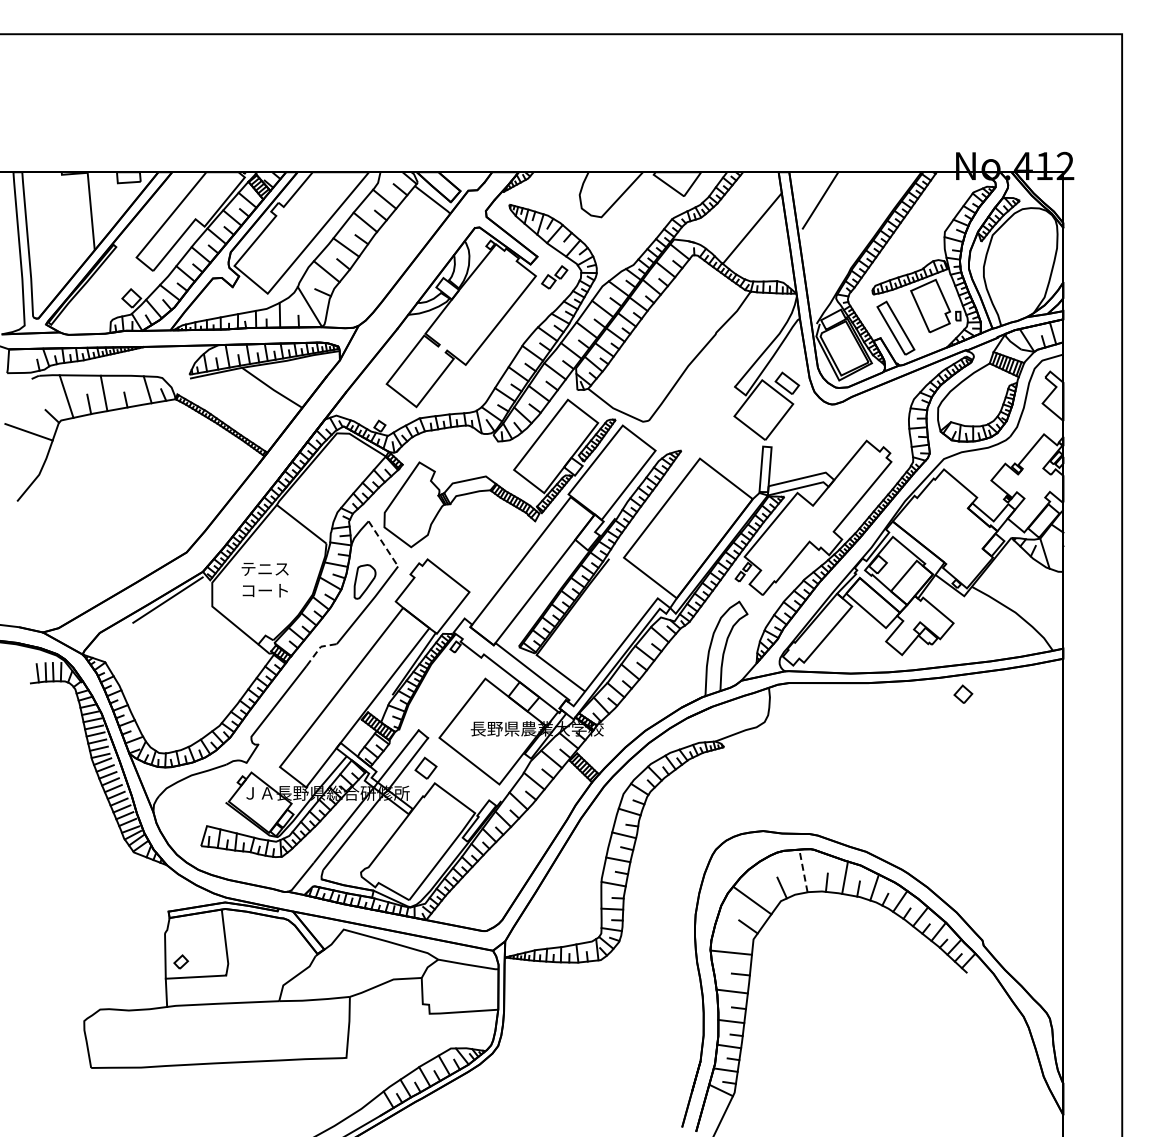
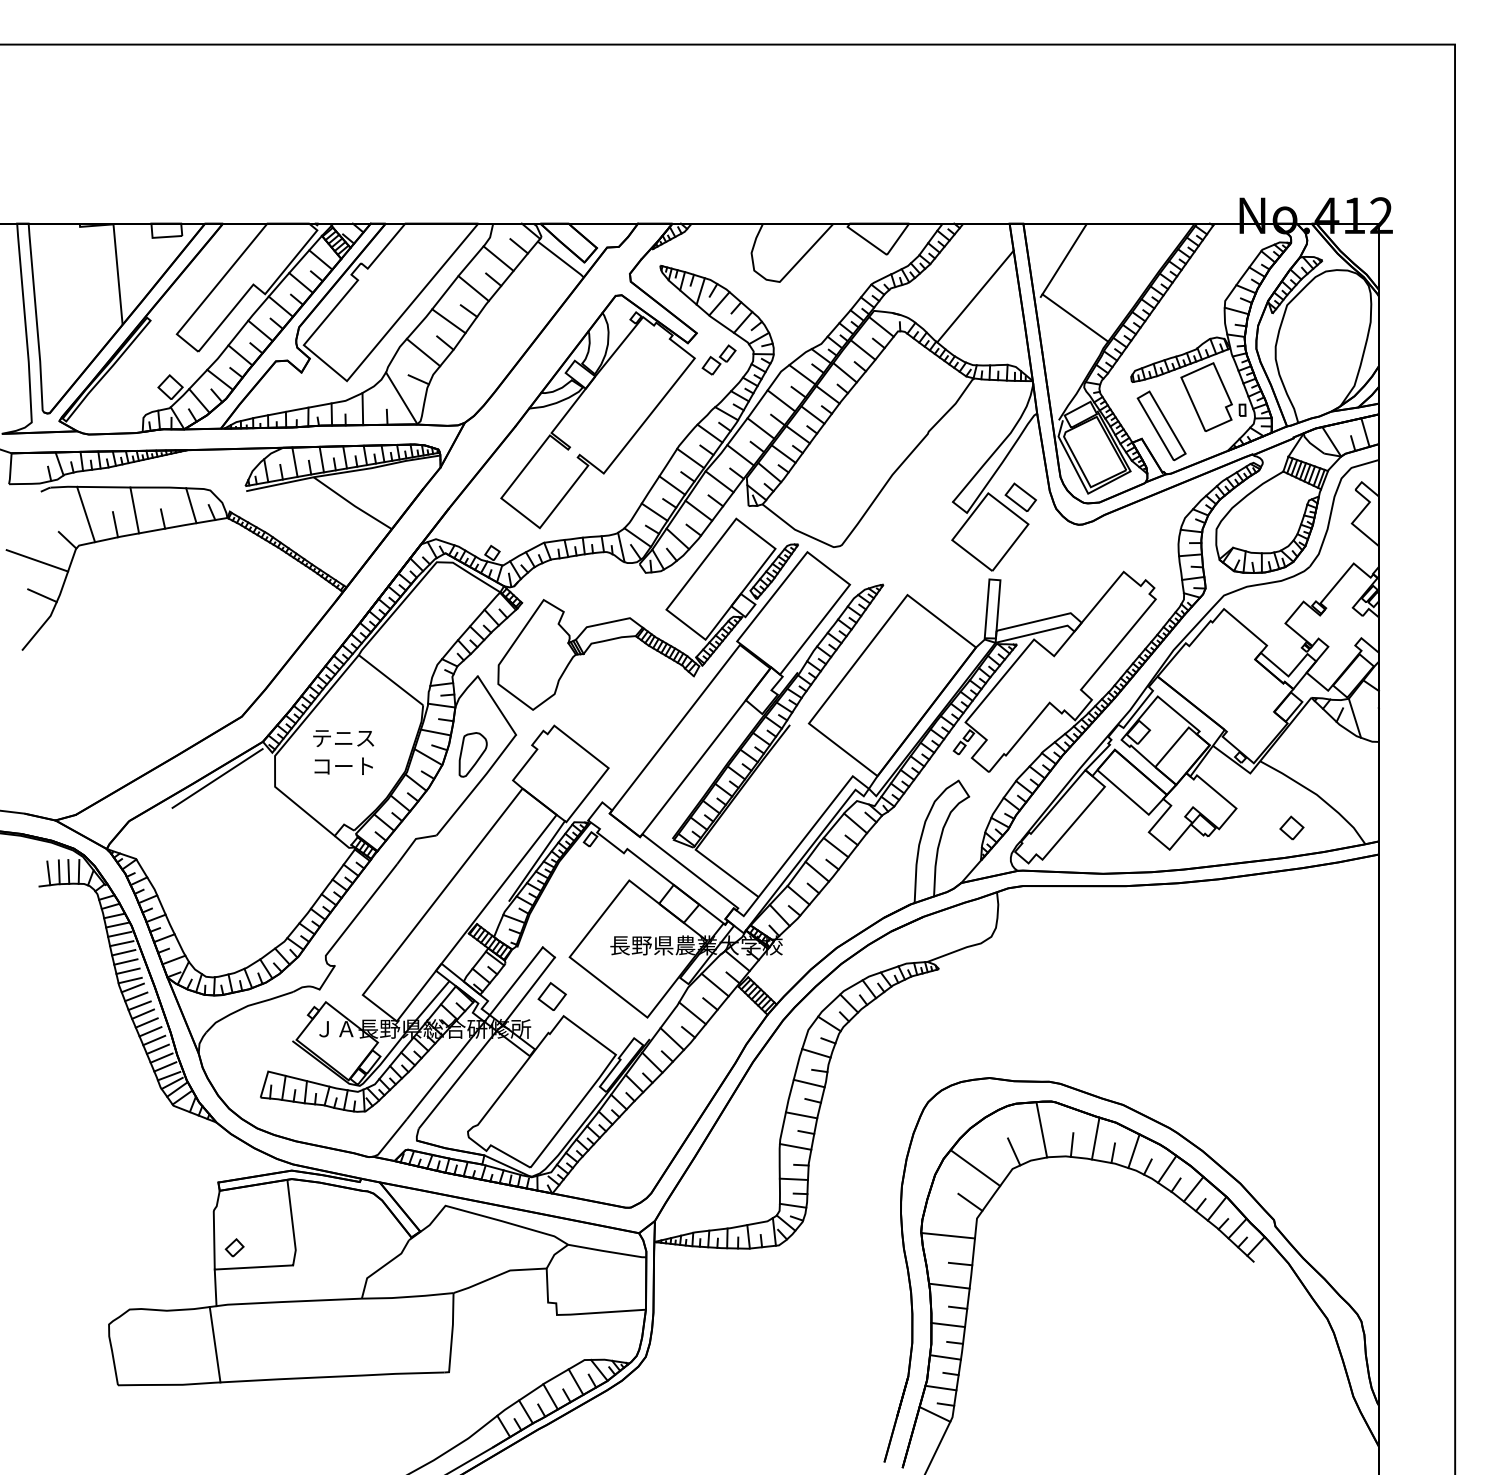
line: (829, 244) -> (1075, 317), added
line: (32, 459) -> (41, 596), added
line: (383, 543) -> (497, 705), dashed -> solid
line: (319, 649) -> (414, 842), dashed -> solid
part: (963, 693) -> (1292, 826), moved
line: (803, 871) -> (1041, 1130), dashed -> solid
line: (165, 1036) -> (214, 1344), added

